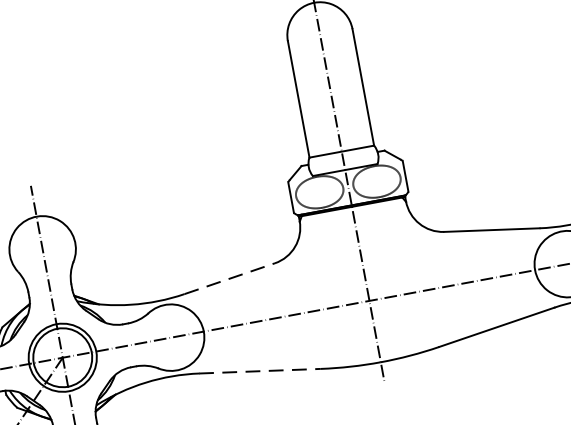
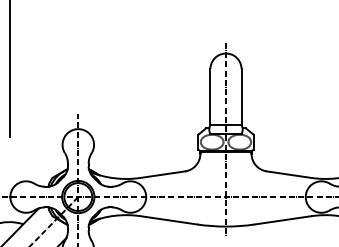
line: (228, 278) -> (162, 174), dashed -> solid
line: (259, 371) -> (168, 220), dashed -> solid

